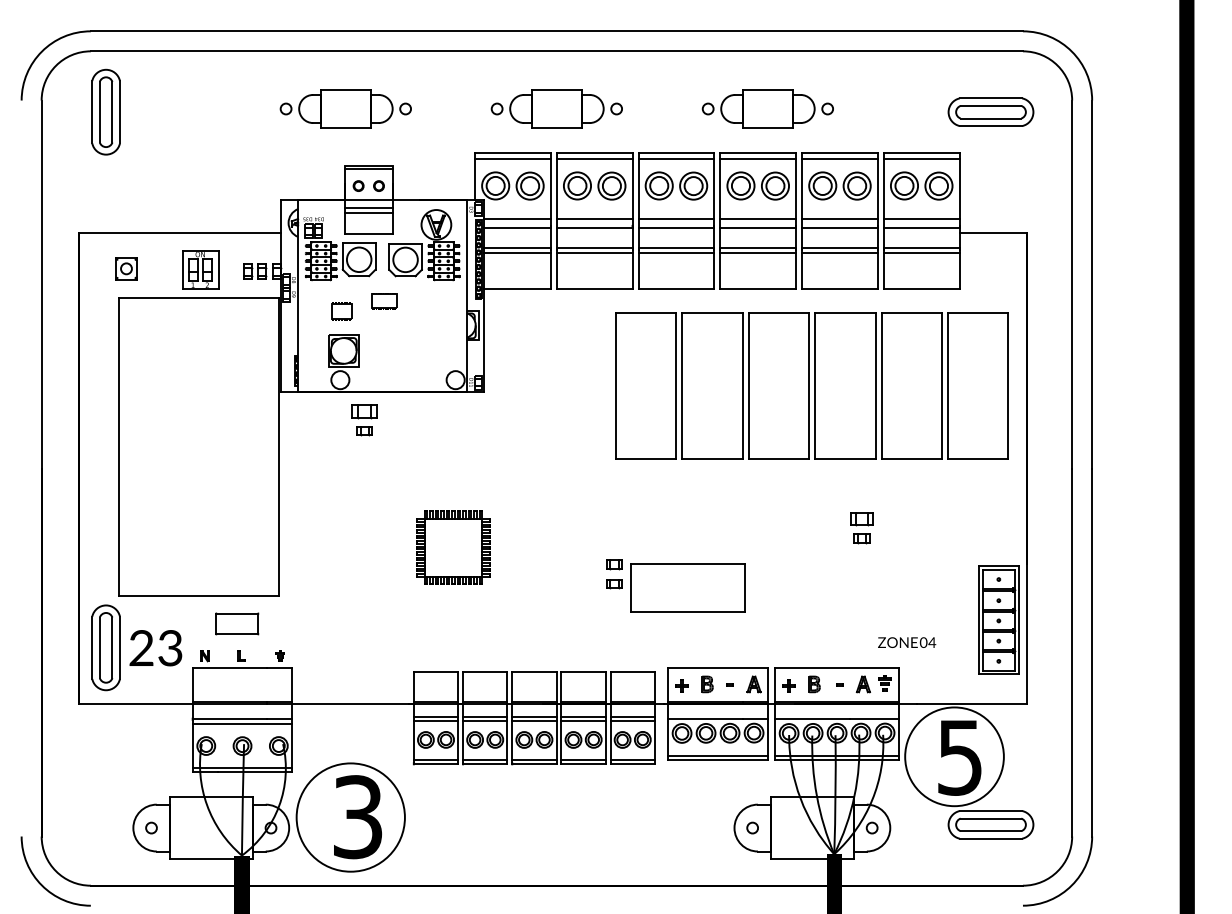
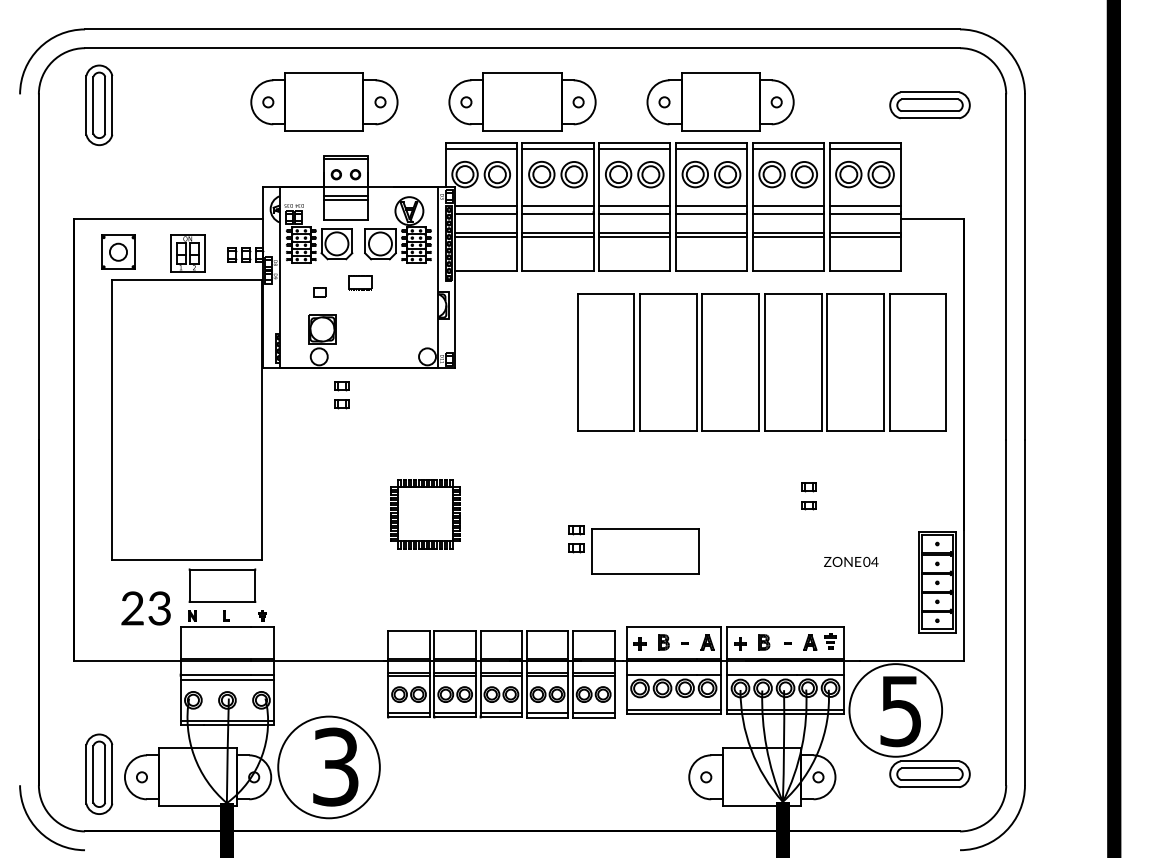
part: (345, 108) -> (324, 101), size x1.67
part: (556, 108) -> (522, 101), size x1.67
part: (767, 108) -> (720, 101), size x1.67
part: (126, 268) -> (118, 252), size x1.67
part: (341, 311) -> (320, 292), size x0.62
part: (364, 411) -> (341, 386), size x0.62
part: (861, 519) -> (808, 487), size x0.71
part: (237, 623) -> (222, 585), size x1.67
text: (907, 642) -> (851, 561), moved
part: (105, 647) -> (98, 773), moved

